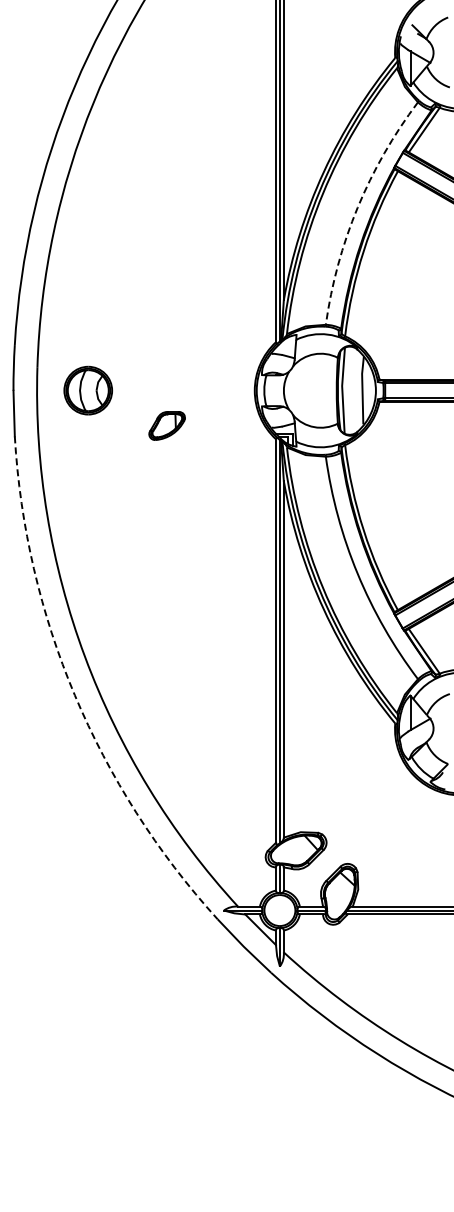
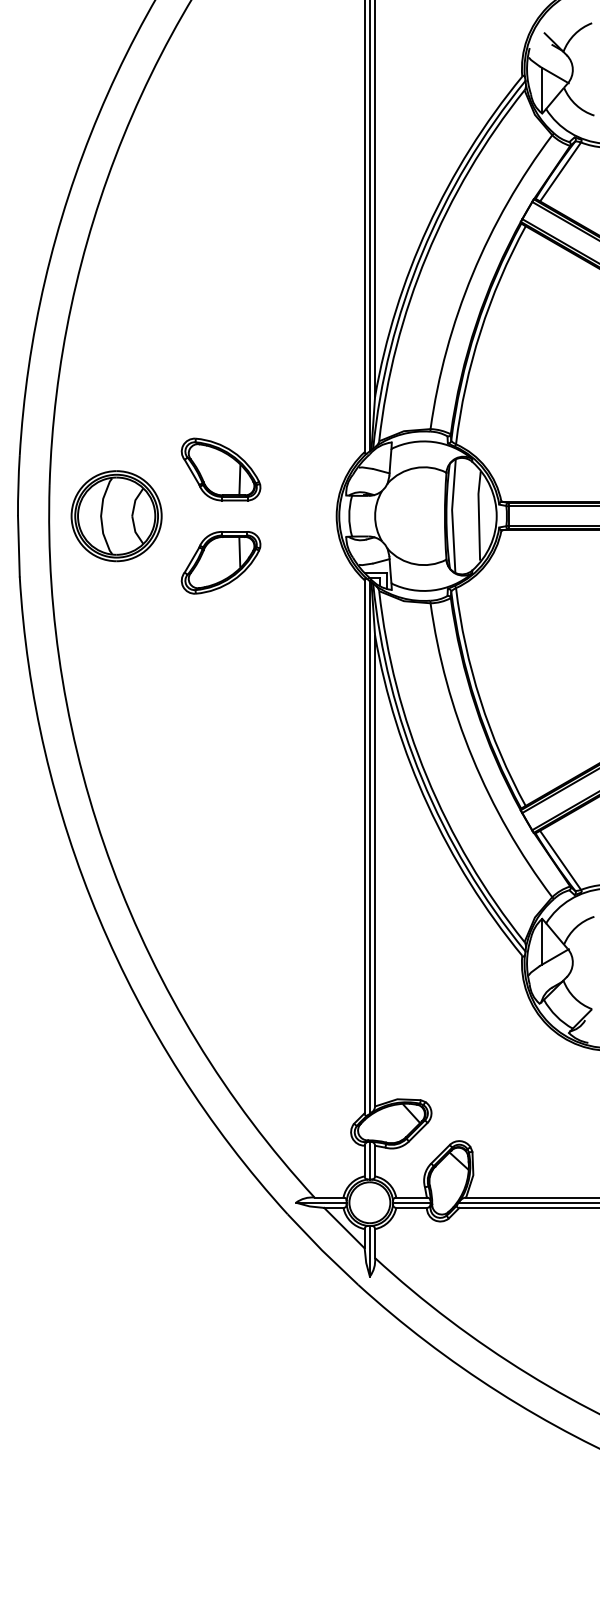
arc: (357, 207) -> (472, 274), dashed -> solid
part: (166, 355) -> (220, 469), added
part: (88, 390) -> (117, 515), size x1.43
part: (166, 425) -> (220, 562), size x1.67
arc: (74, 695) -> (98, 918), dashed -> solid

